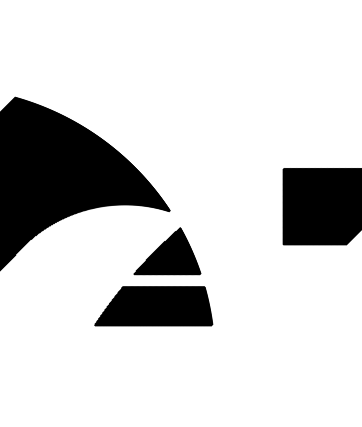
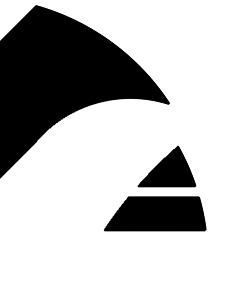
part: (153, 276) -> (154, 188), moved

